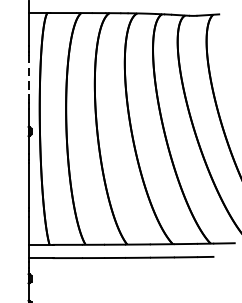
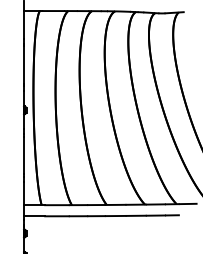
line: (29, 78) -> (24, 65), dashed -> solid

